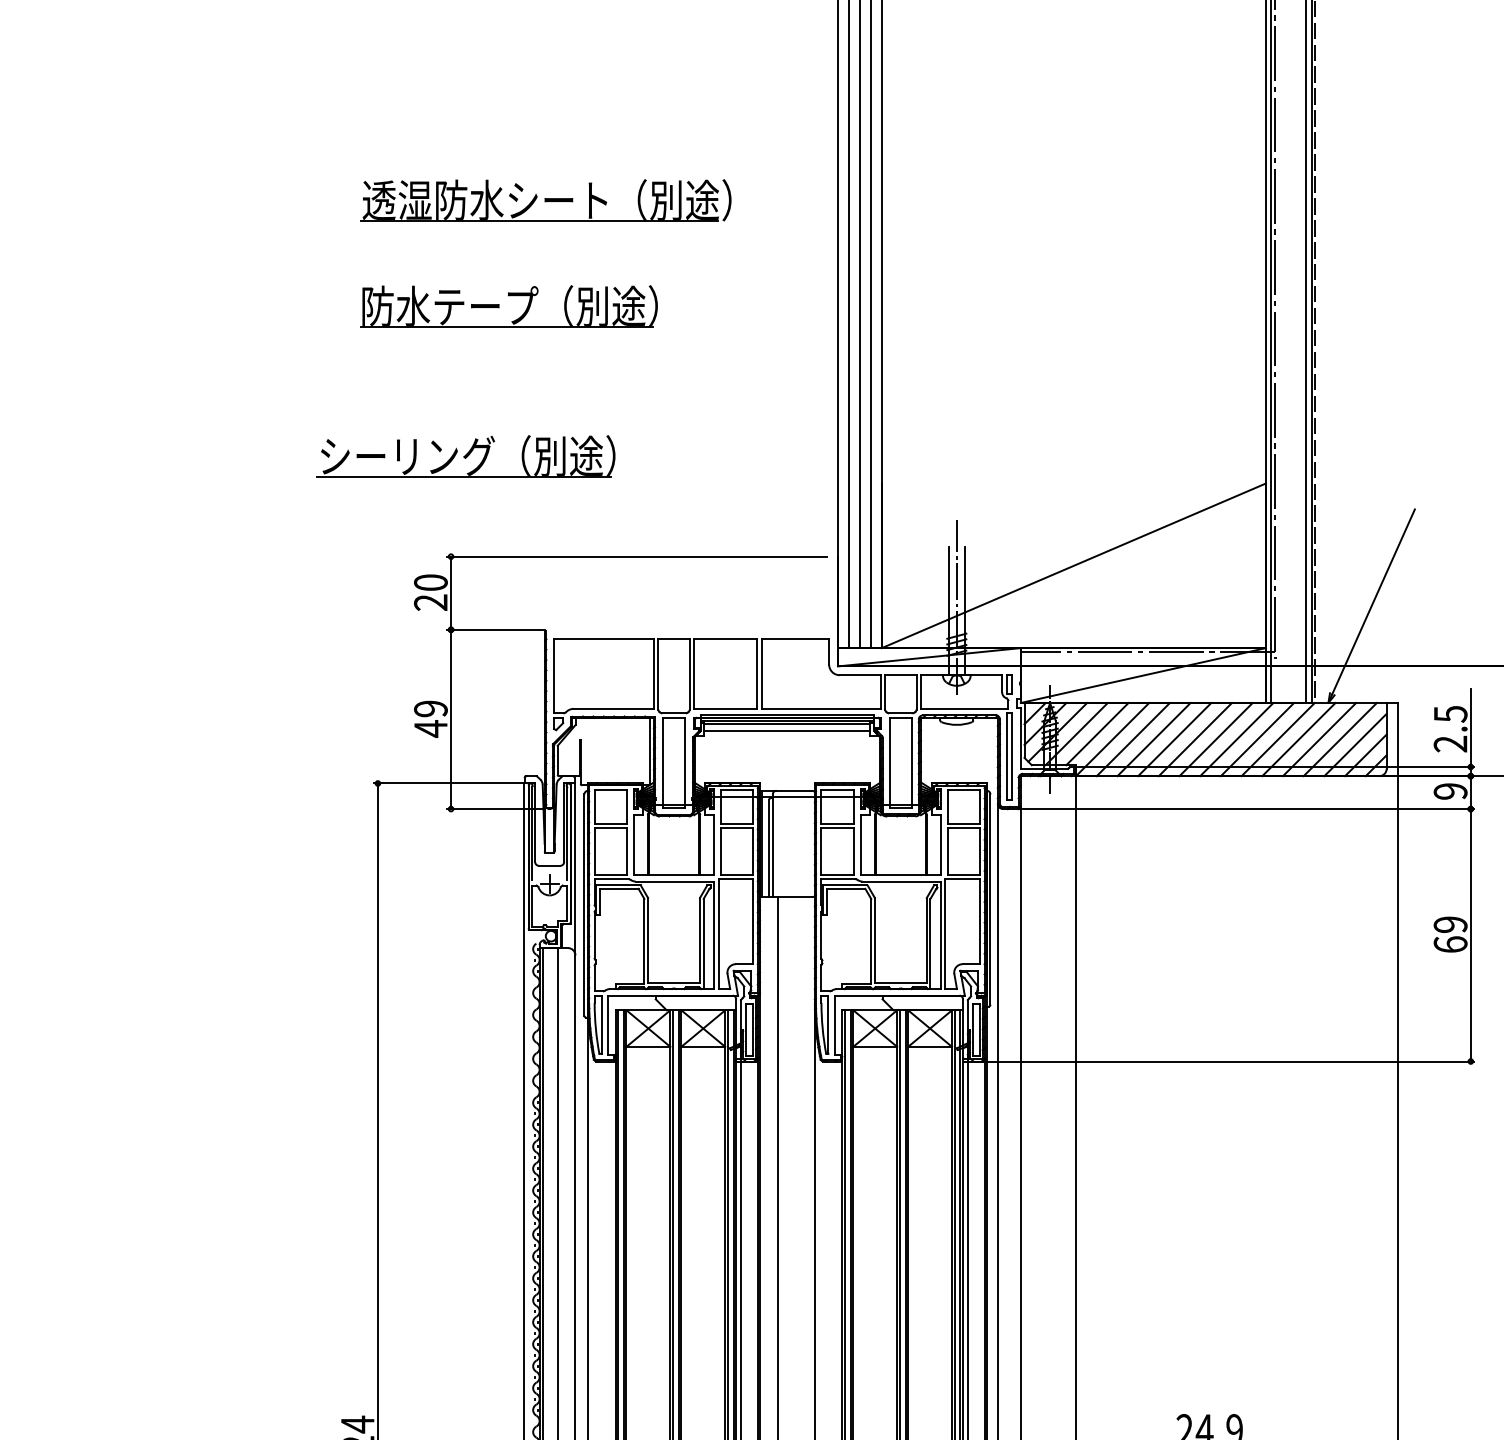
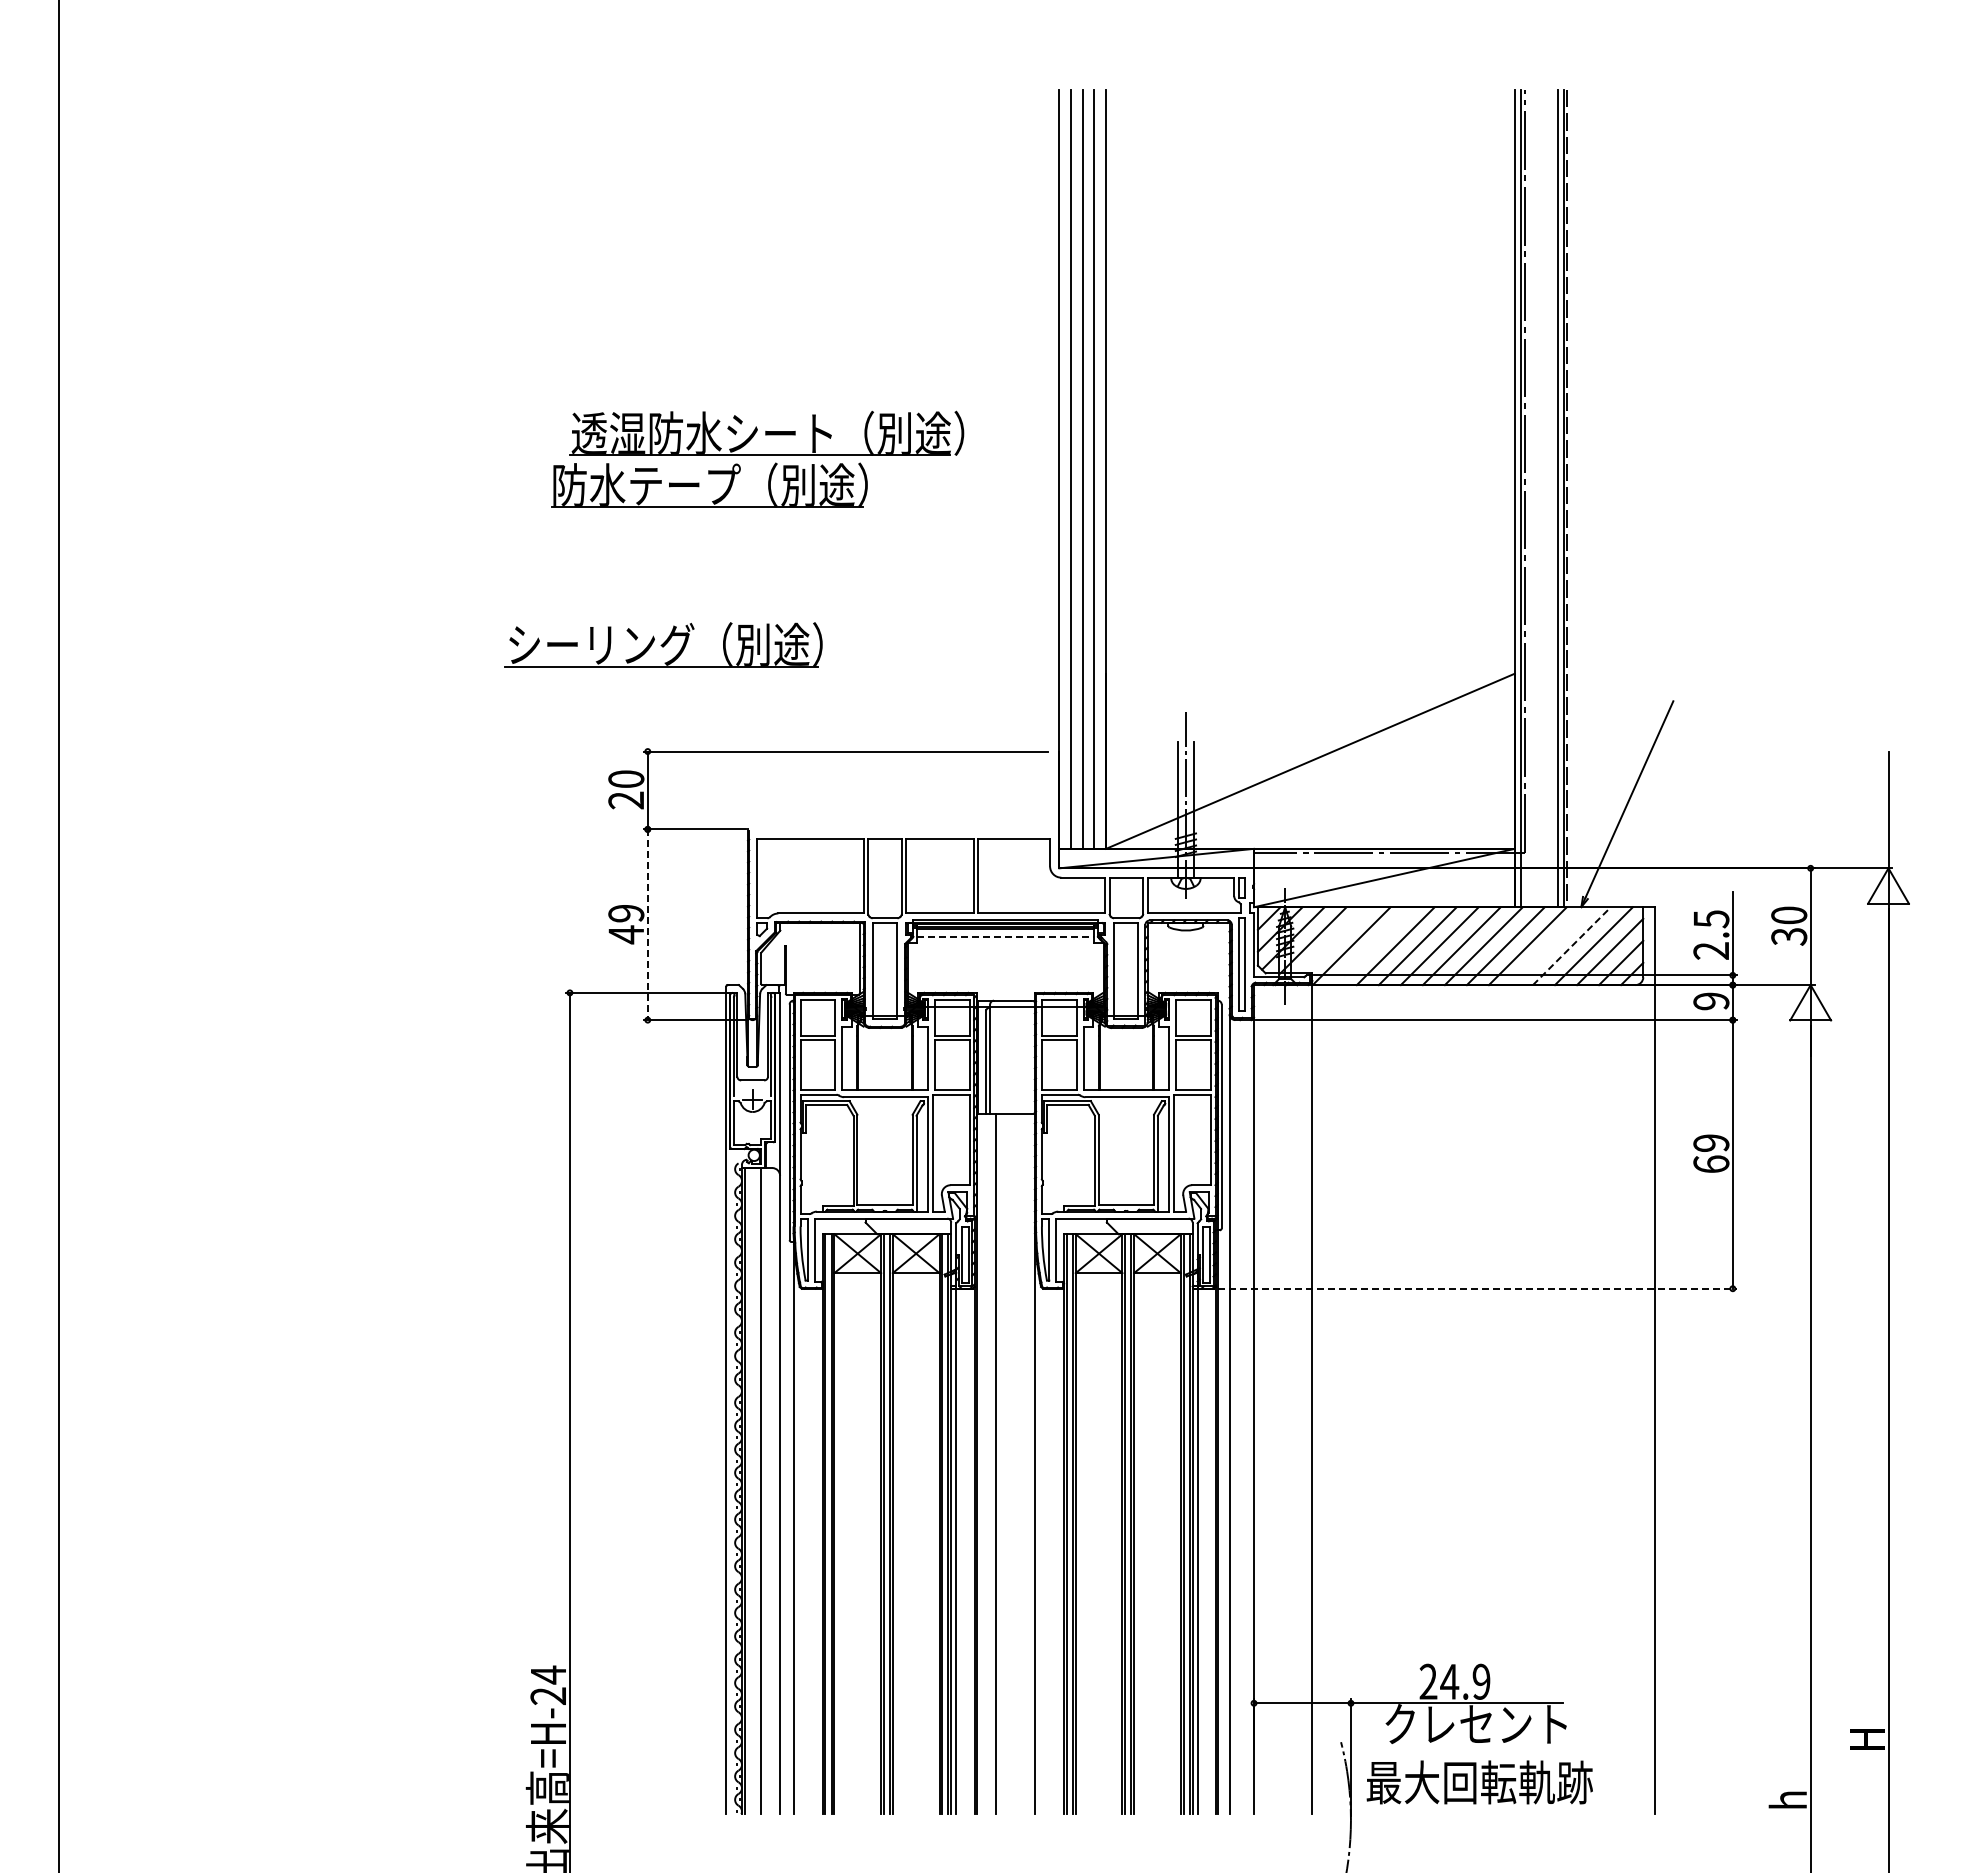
part: (545, 199) -> (766, 432), moved
line: (450, 720) -> (647, 925), solid -> dashed
line: (788, 730) -> (1006, 936), solid -> dashed
line: (1097, 734) -> (1335, 940), removed
line: (1320, 738) -> (1572, 945), solid -> dashed
line: (1133, 739) -> (1373, 946), removed
line: (1298, 739) -> (1549, 946), removed
line: (1230, 1061) -> (1477, 1288), solid -> dashed

